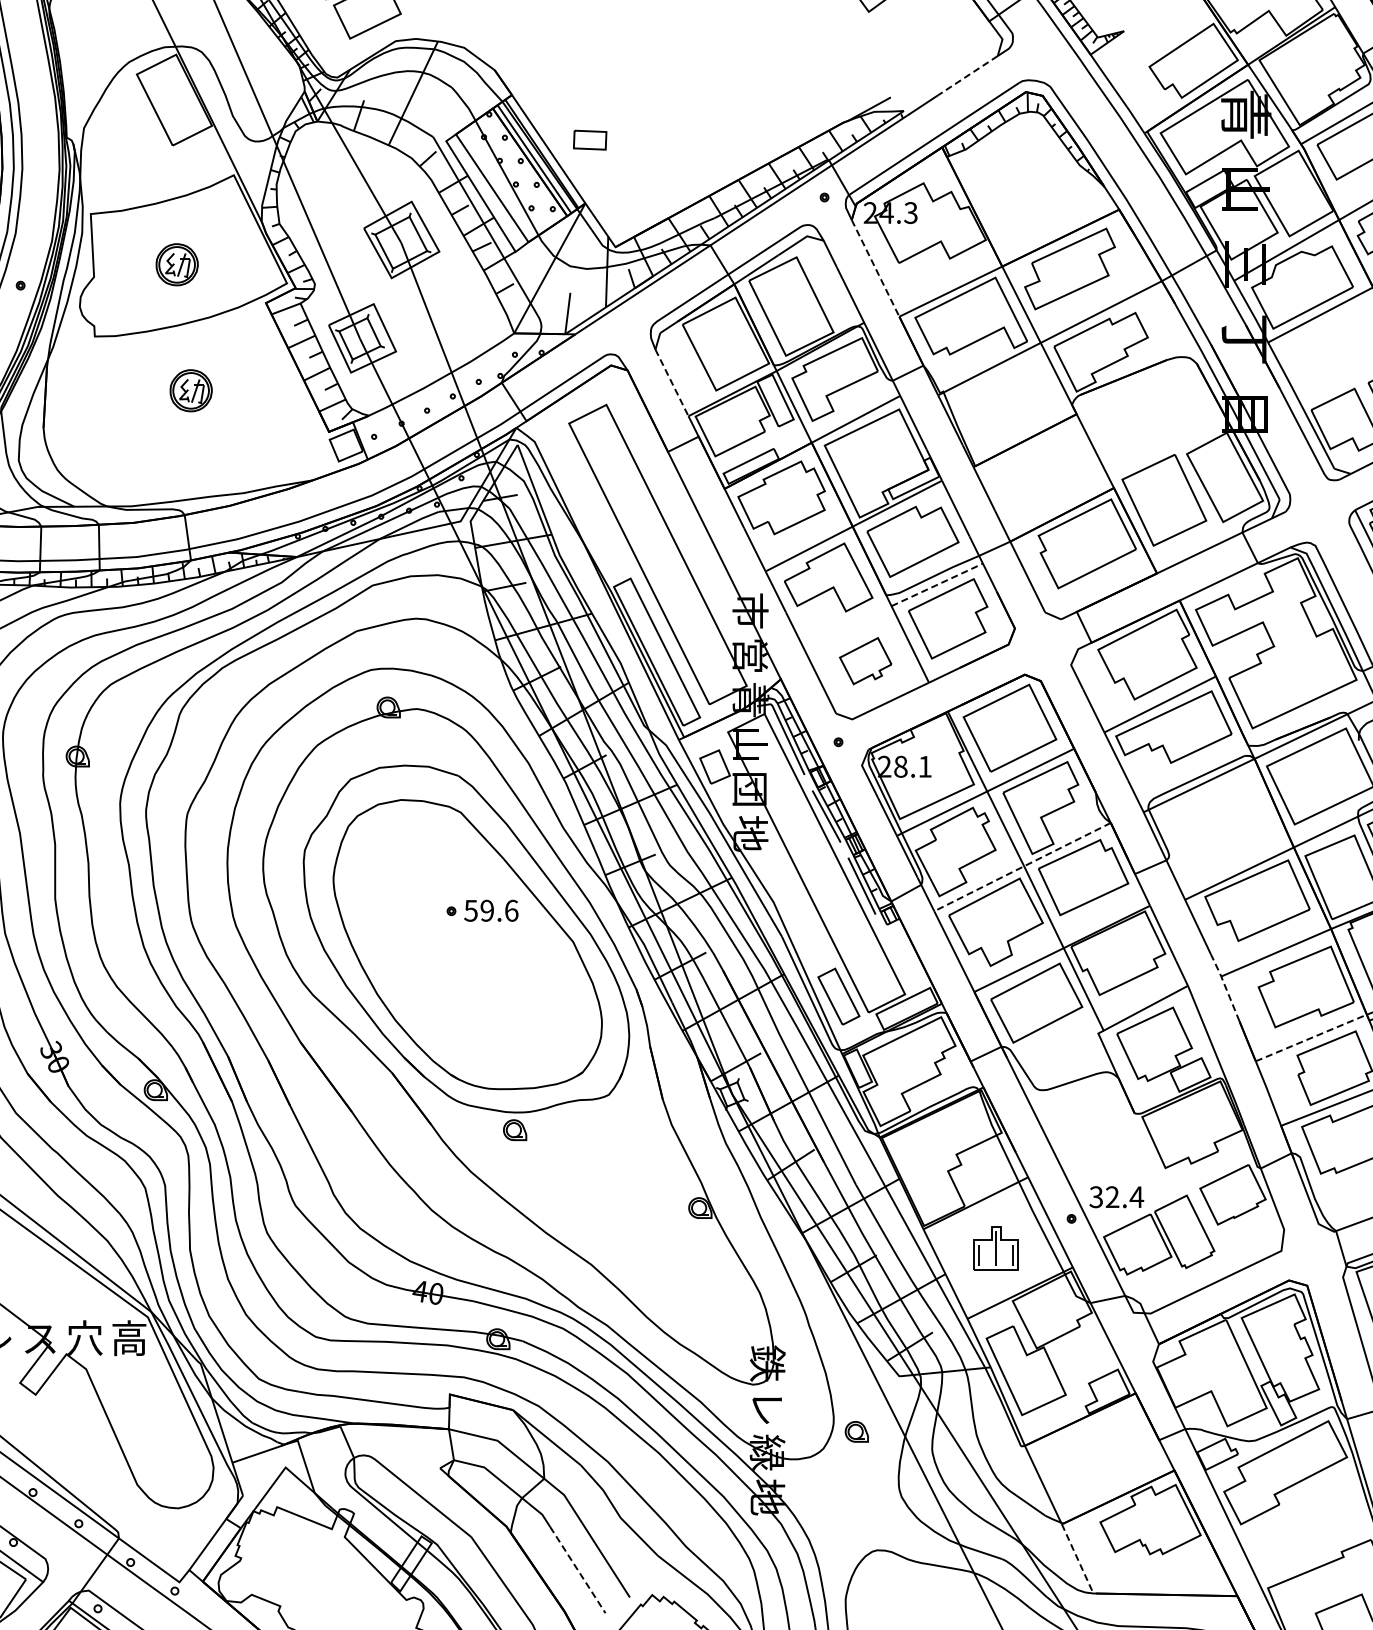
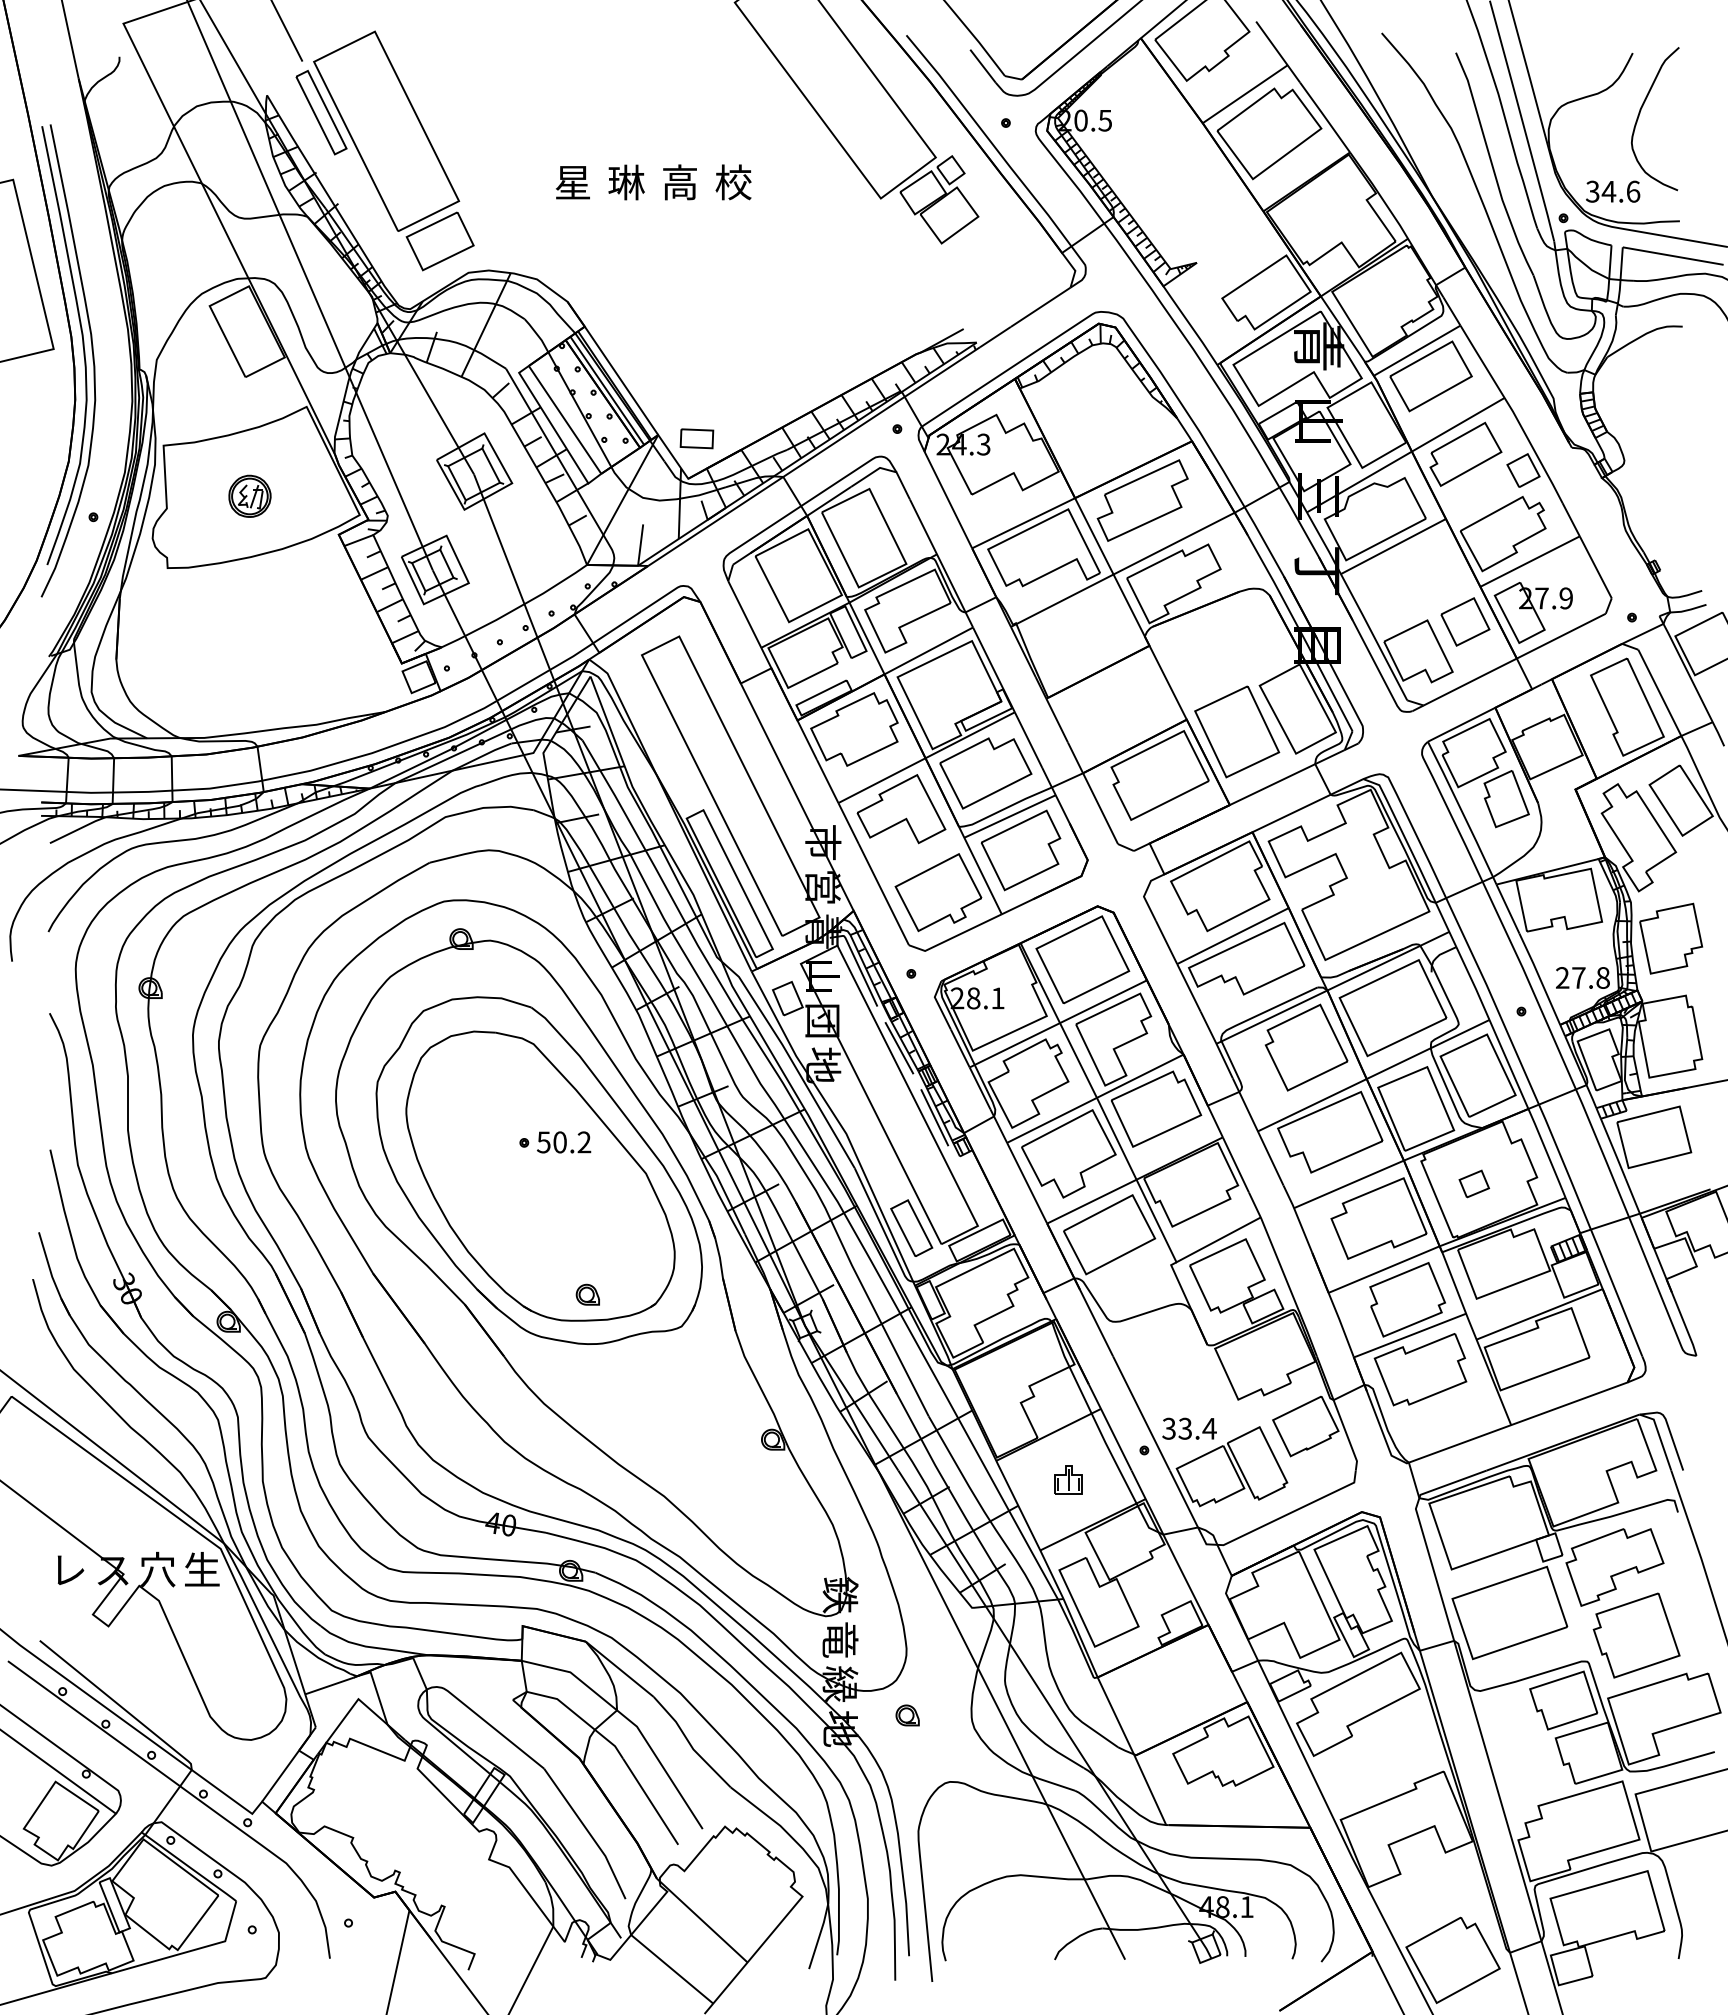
line: (967, 75) -> (1040, 307), dashed -> solid
part: (589, 139) -> (696, 438), moved
line: (875, 267) -> (948, 499), dashed -> solid
line: (672, 382) -> (745, 614), dashed -> solid
part: (190, 389) -> (263, 621), removed
line: (938, 583) -> (1011, 815), dashed -> solid
part: (865, 660) -> (938, 892), size x1.67
part: (1233, 815) -> (1306, 1047), added
line: (1023, 866) -> (1096, 1098), dashed -> solid
text: (499, 910) -> (572, 1142), 59.6 -> 50.2
line: (1225, 986) -> (1298, 1218), dashed -> solid
line: (1310, 1037) -> (1383, 1269), dashed -> solid
part: (514, 1129) -> (587, 1294), moved
text: (1112, 1196) -> (1185, 1428), 32.4 -> 33.4
part: (995, 1247) -> (1068, 1479), size x0.62
text: (129, 1337) -> (202, 1569), 高 -> 生
text: (767, 1407) -> (840, 1639), レ -> 竜
part: (856, 1431) -> (907, 1715), moved
line: (1077, 1558) -> (1150, 1790), dashed -> solid
line: (577, 1570) -> (650, 1802), dashed -> solid

